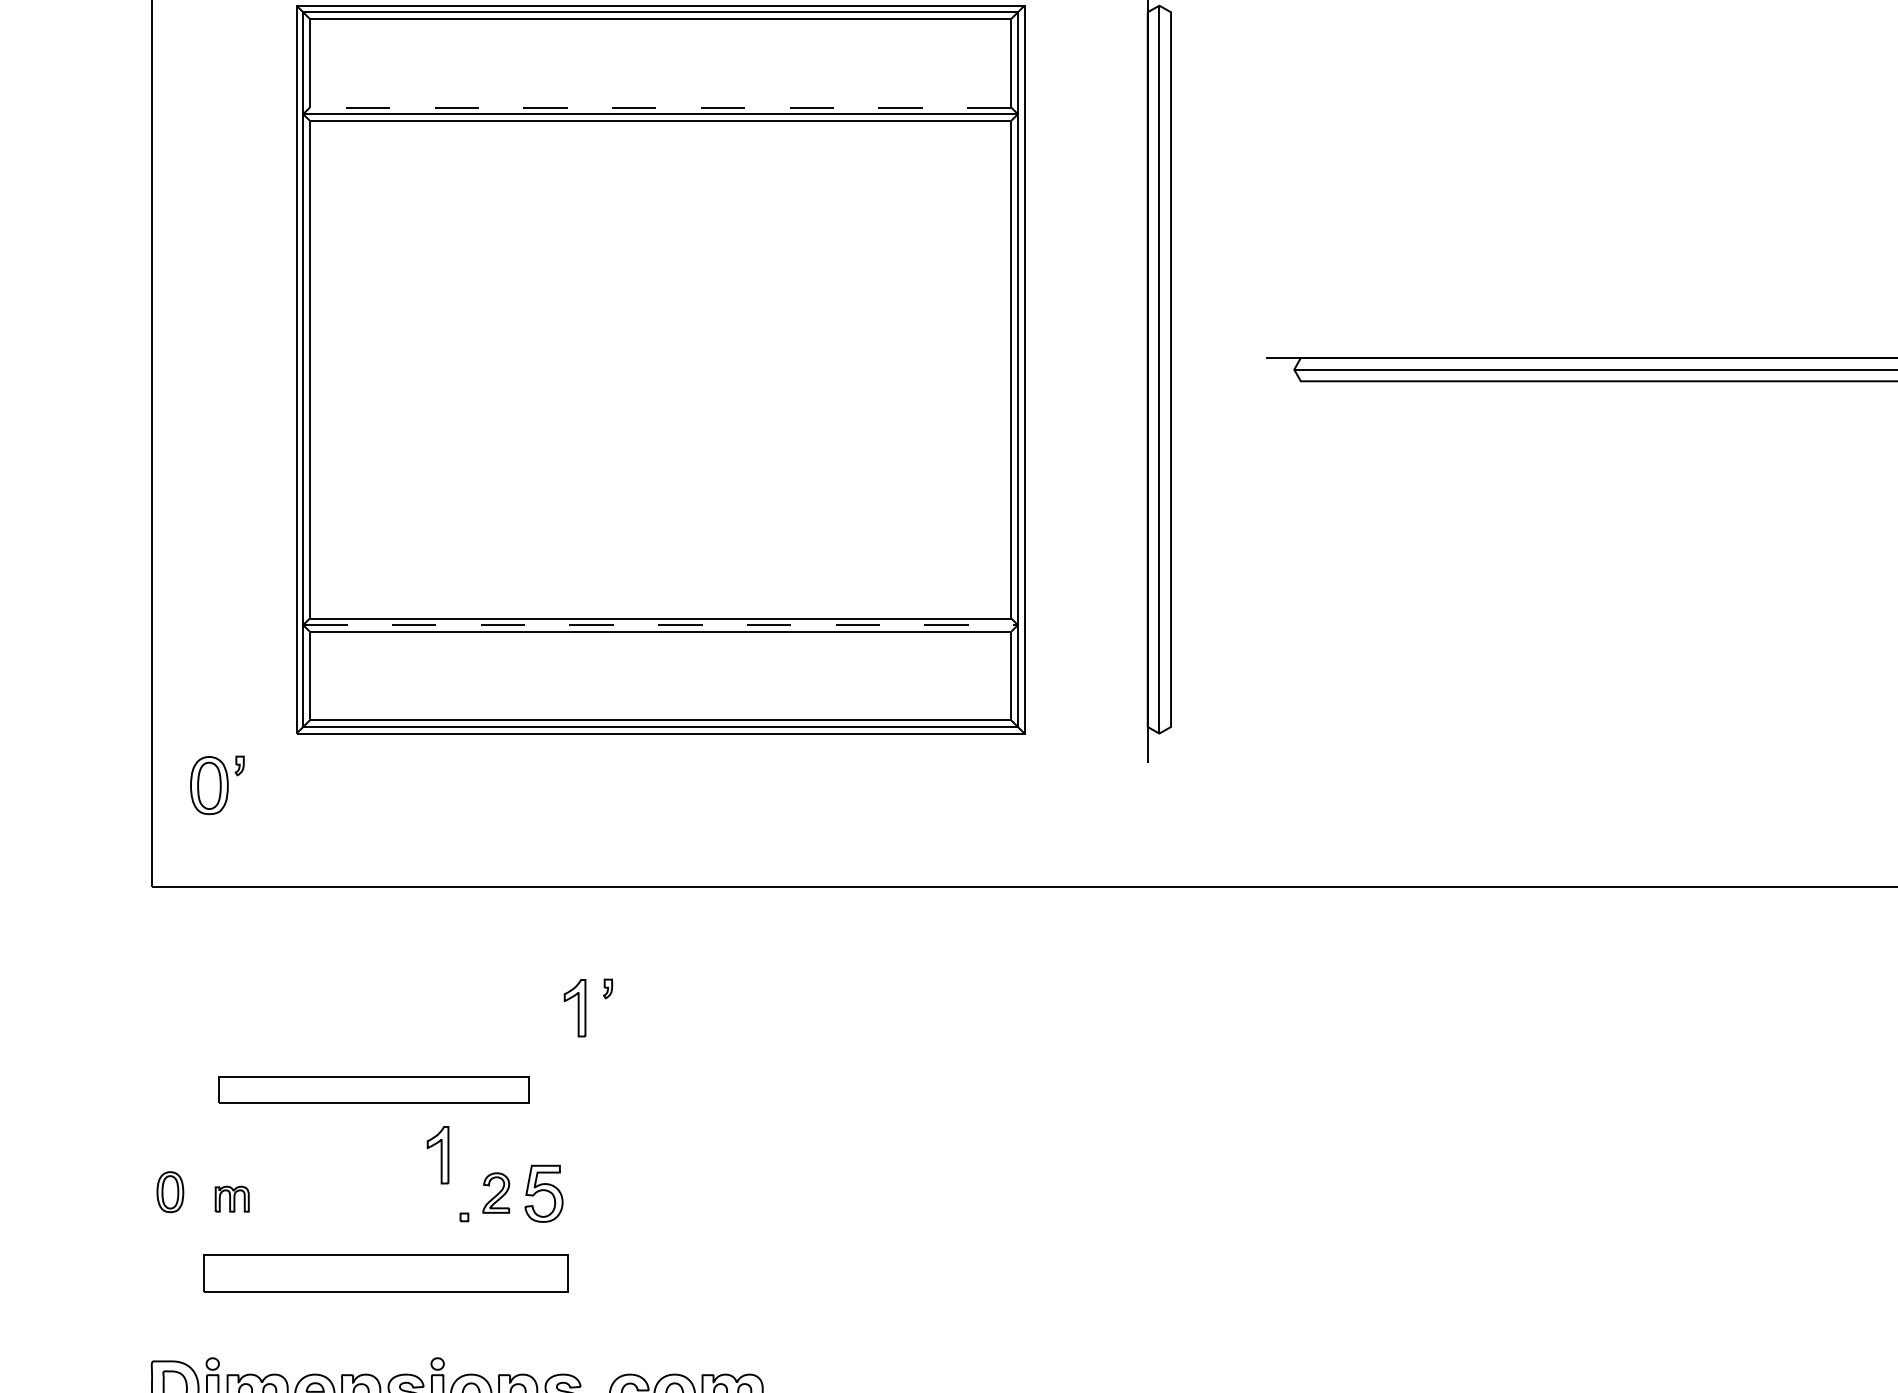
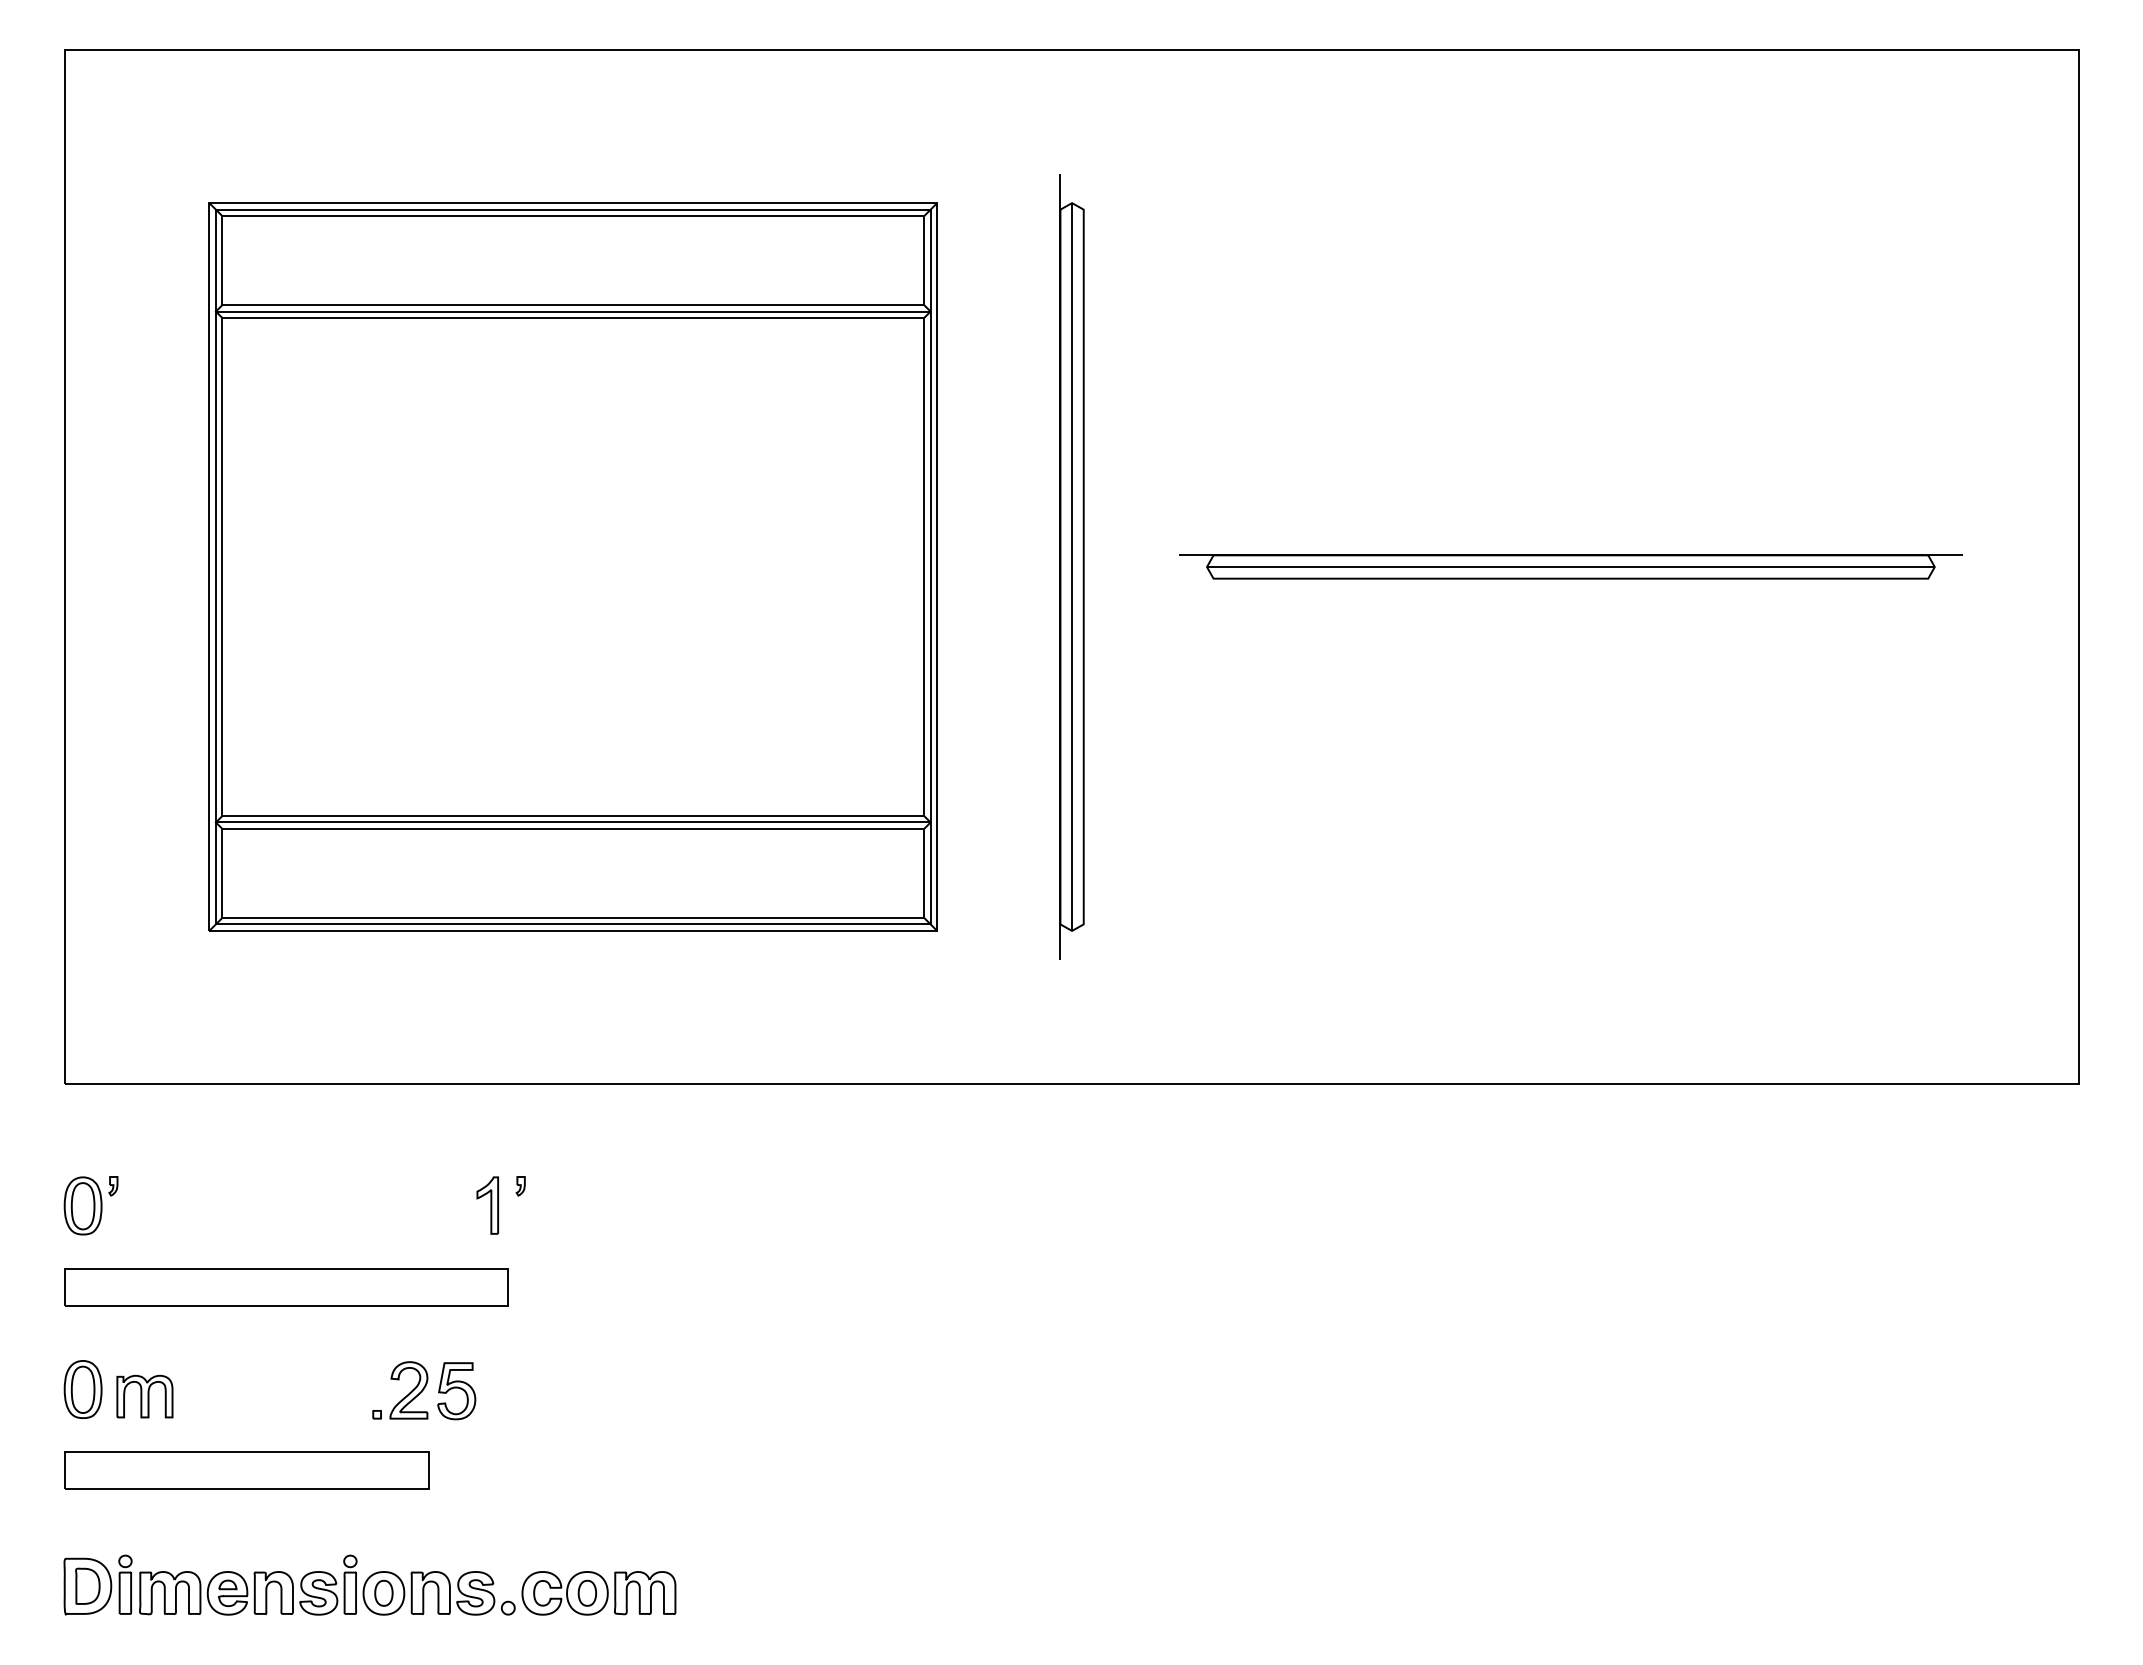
line: (660, 108) -> (573, 305), dashed -> solid
line: (660, 625) -> (573, 822), dashed -> solid
part: (216, 785) -> (90, 1205), moved
part: (373, 1090) -> (286, 1287), size x1.43
part: (437, 1155) -> (350, 1352), removed
part: (169, 1192) -> (82, 1389), size x1.43
part: (495, 1193) -> (408, 1390), size x1.43
part: (231, 1199) -> (144, 1396), size x1.67
part: (385, 1273) -> (246, 1470), moved

